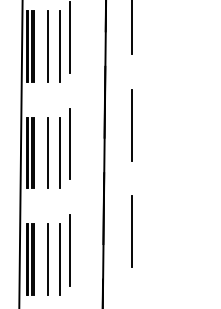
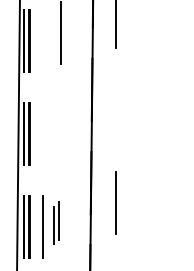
line: (48, 46) -> (42, 40), removed
line: (59, 46) -> (52, 40), removed
line: (131, 124) -> (115, 109), removed
line: (69, 144) -> (61, 126), removed
line: (48, 153) -> (42, 134), removed
line: (59, 153) -> (52, 134), removed
part: (64, 253) -> (56, 222), size x0.6

